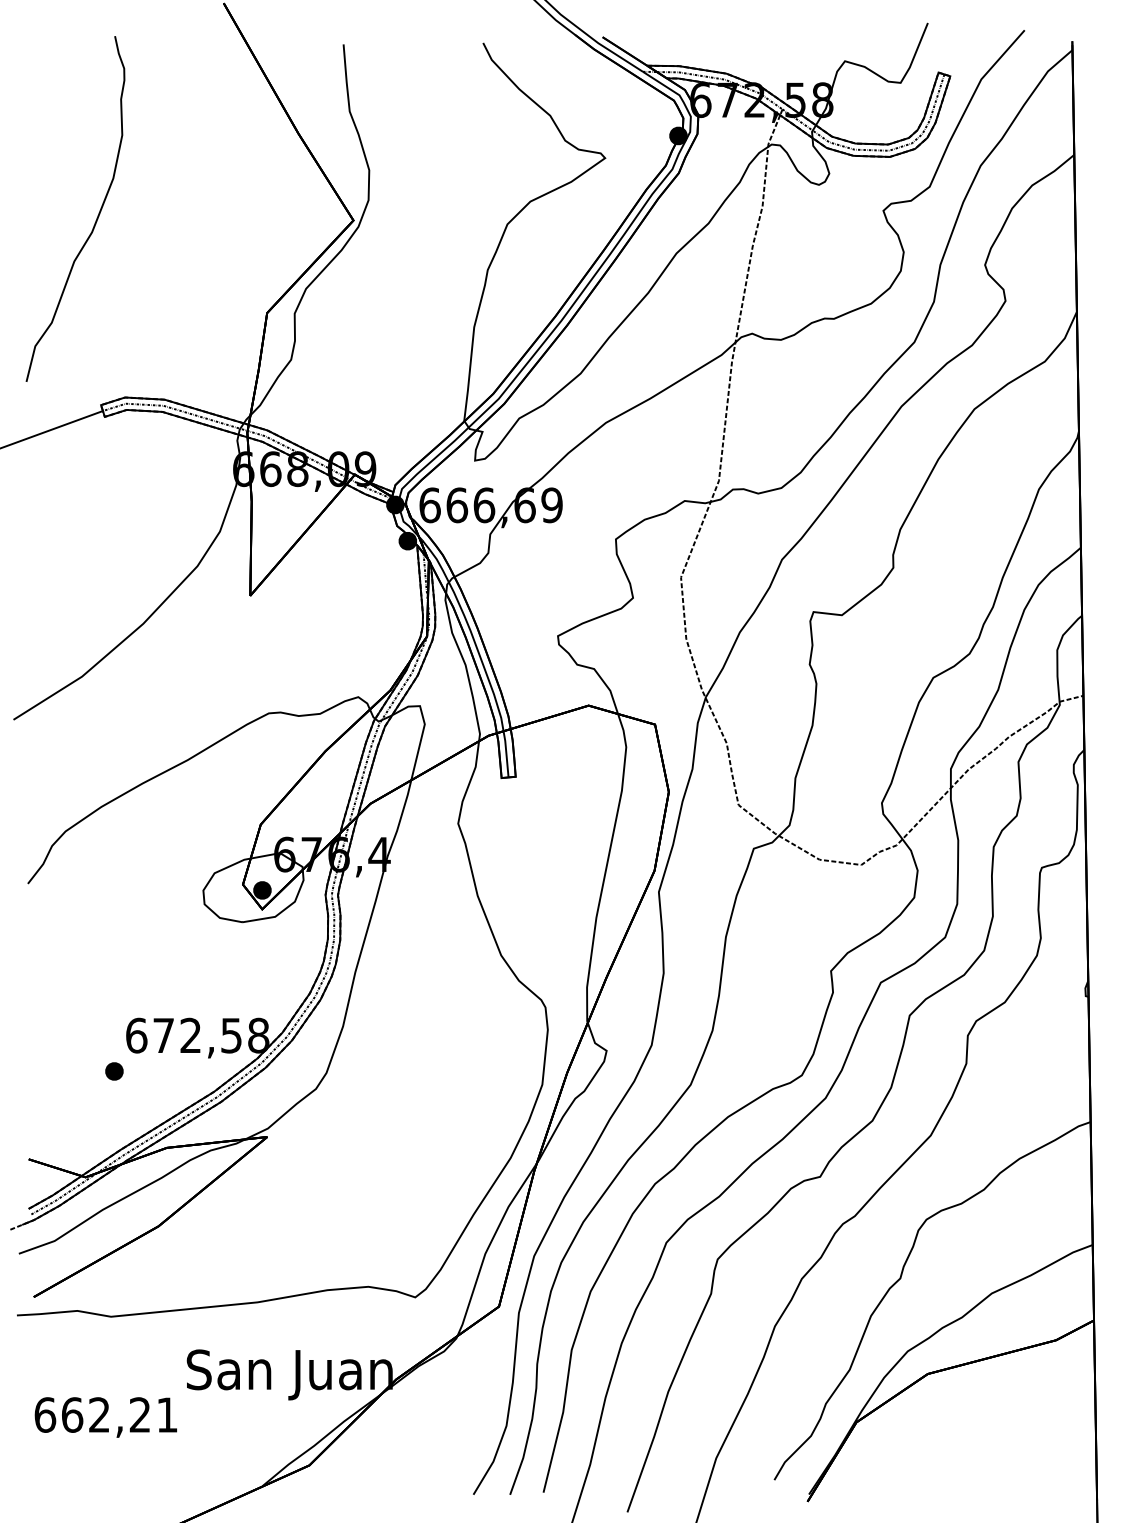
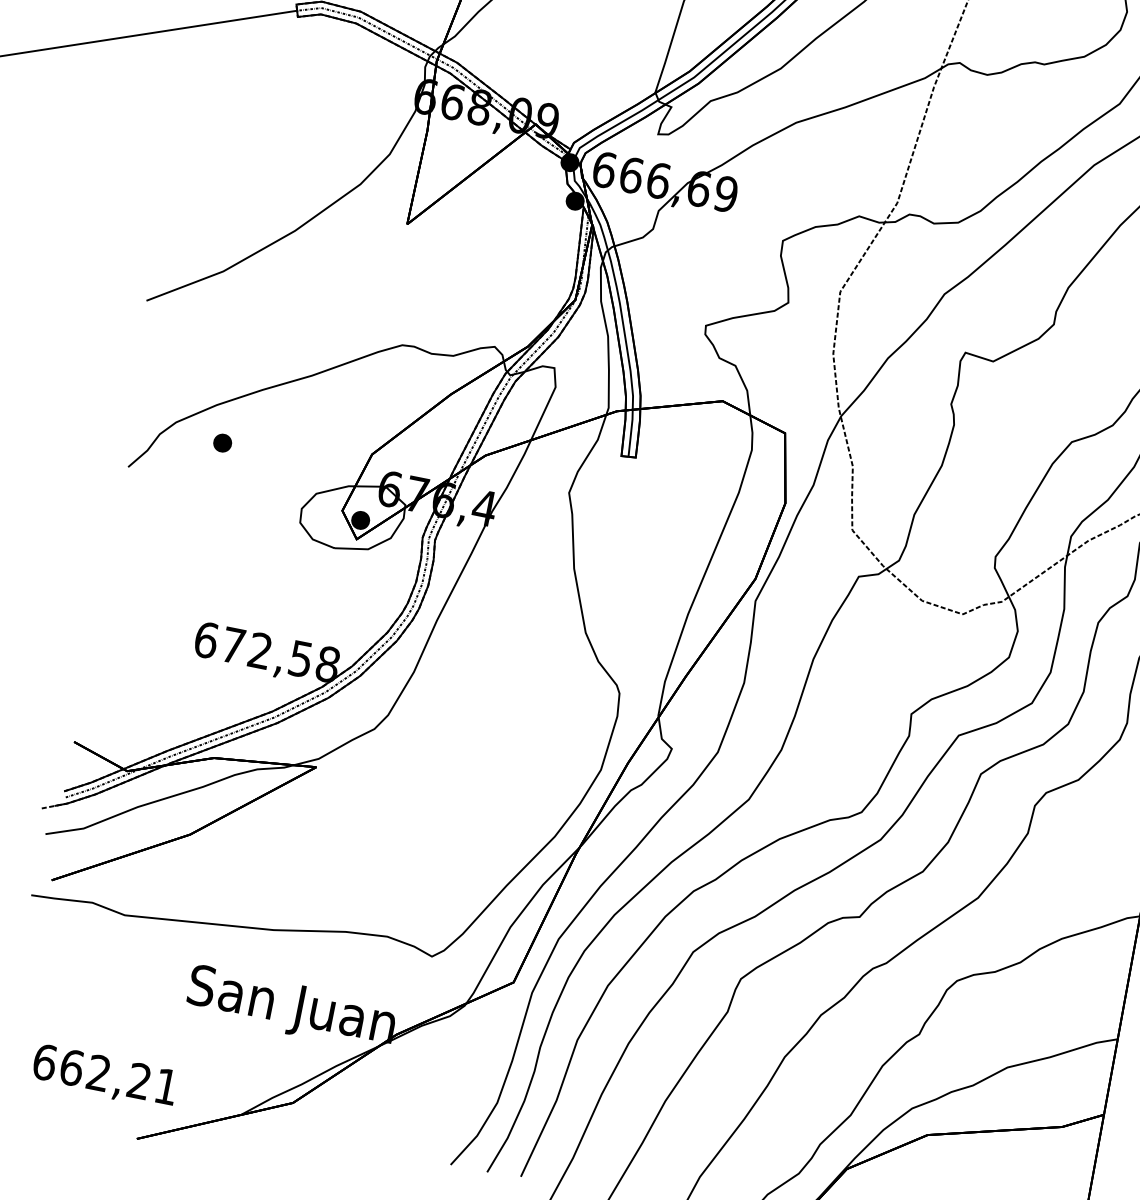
part: (114, 1071) -> (222, 443), moved
text: (105, 1417) -> (104, 1076), moved

